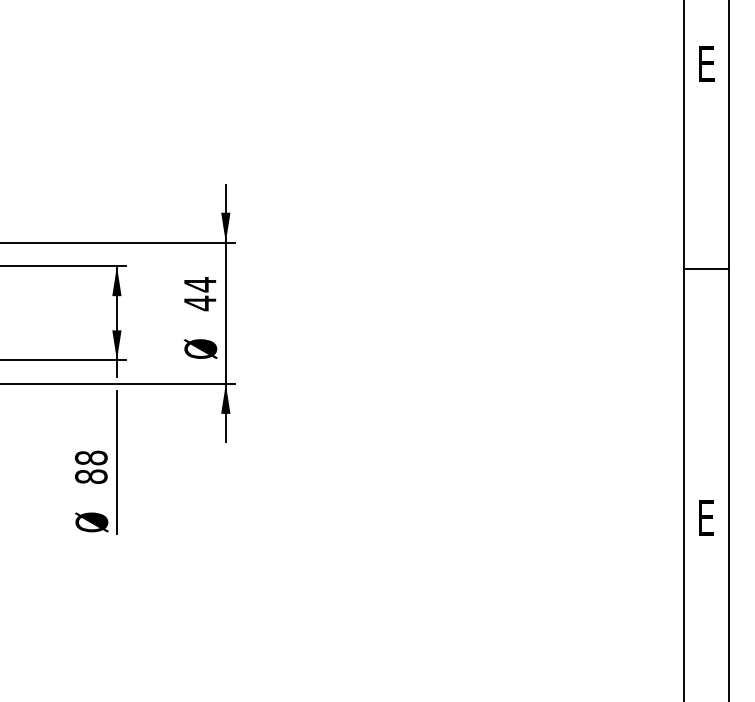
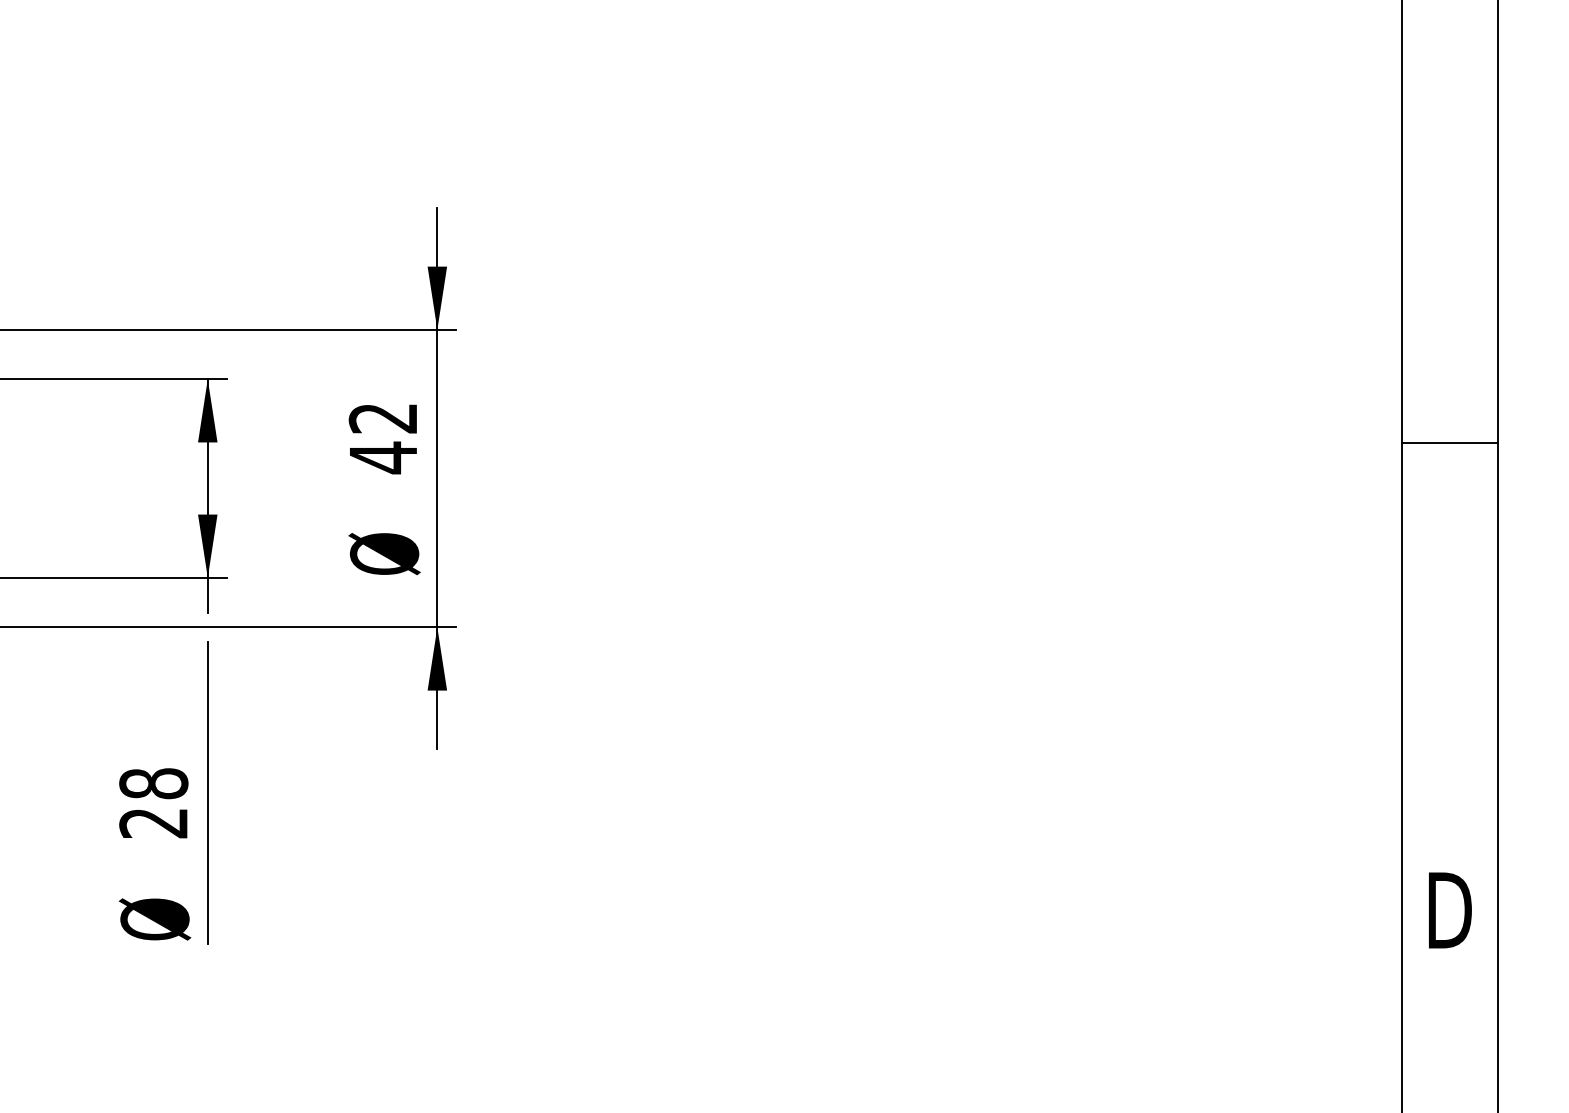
line: (705, 268) -> (1448, 443), moved
text: (199, 284) -> (381, 417), 44 -> 42
text: (91, 476) -> (154, 822), 88 -> 28
text: (706, 518) -> (1450, 911), E -> D

